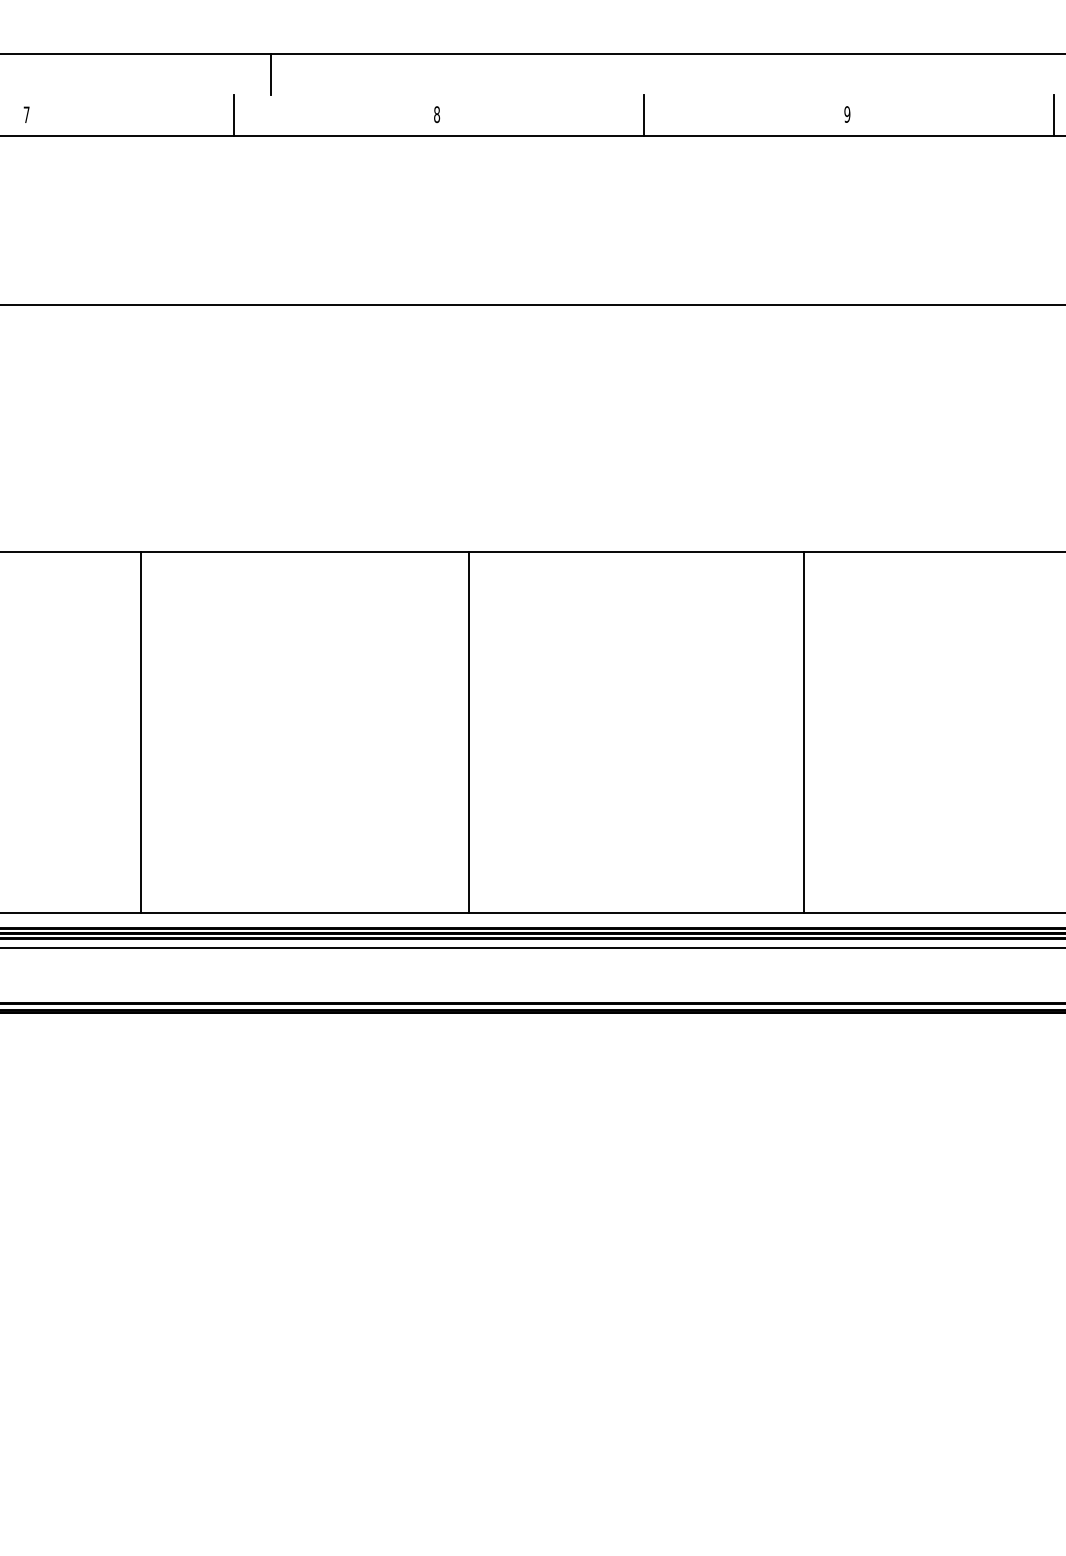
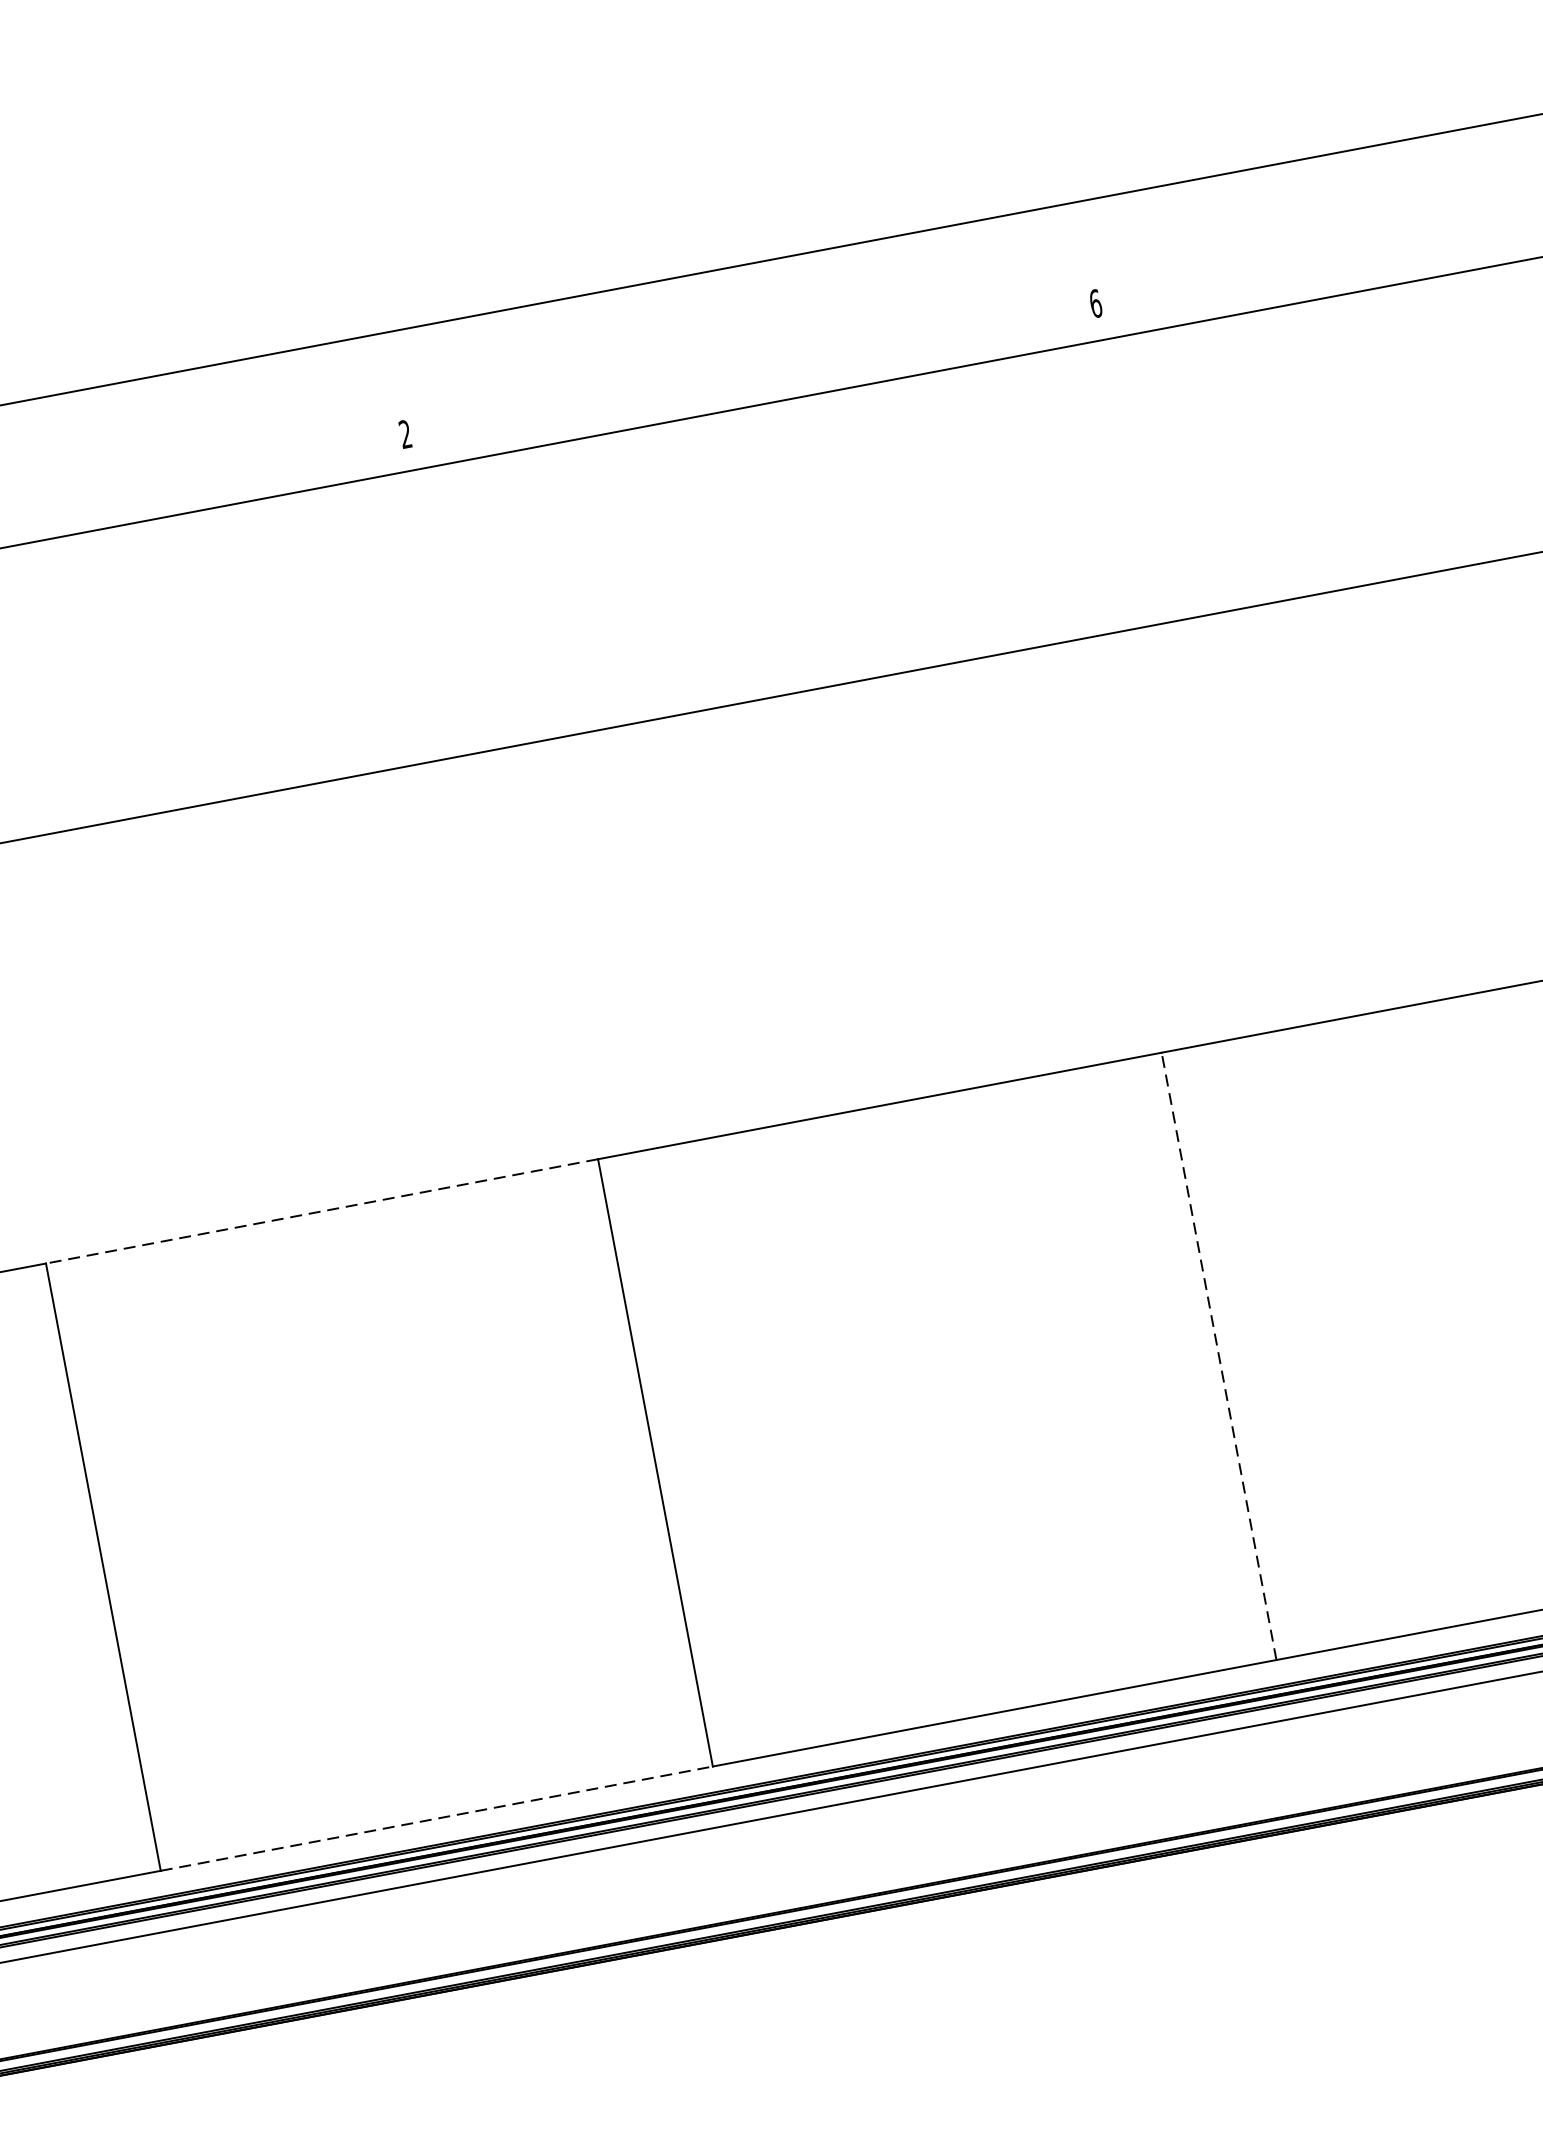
line: (270, 74) -> (112, 419), removed
text: (437, 114) -> (406, 433), 8 -> 2
text: (847, 114) -> (1096, 303), 9 -> 6
line: (233, 115) -> (63, 500), removed
line: (644, 115) -> (754, 369), removed
line: (1054, 115) -> (1444, 239), removed
line: (304, 551) -> (321, 1211), solid -> dashed
line: (803, 732) -> (1218, 1357), solid -> dashed
line: (305, 912) -> (437, 1818), solid -> dashed

